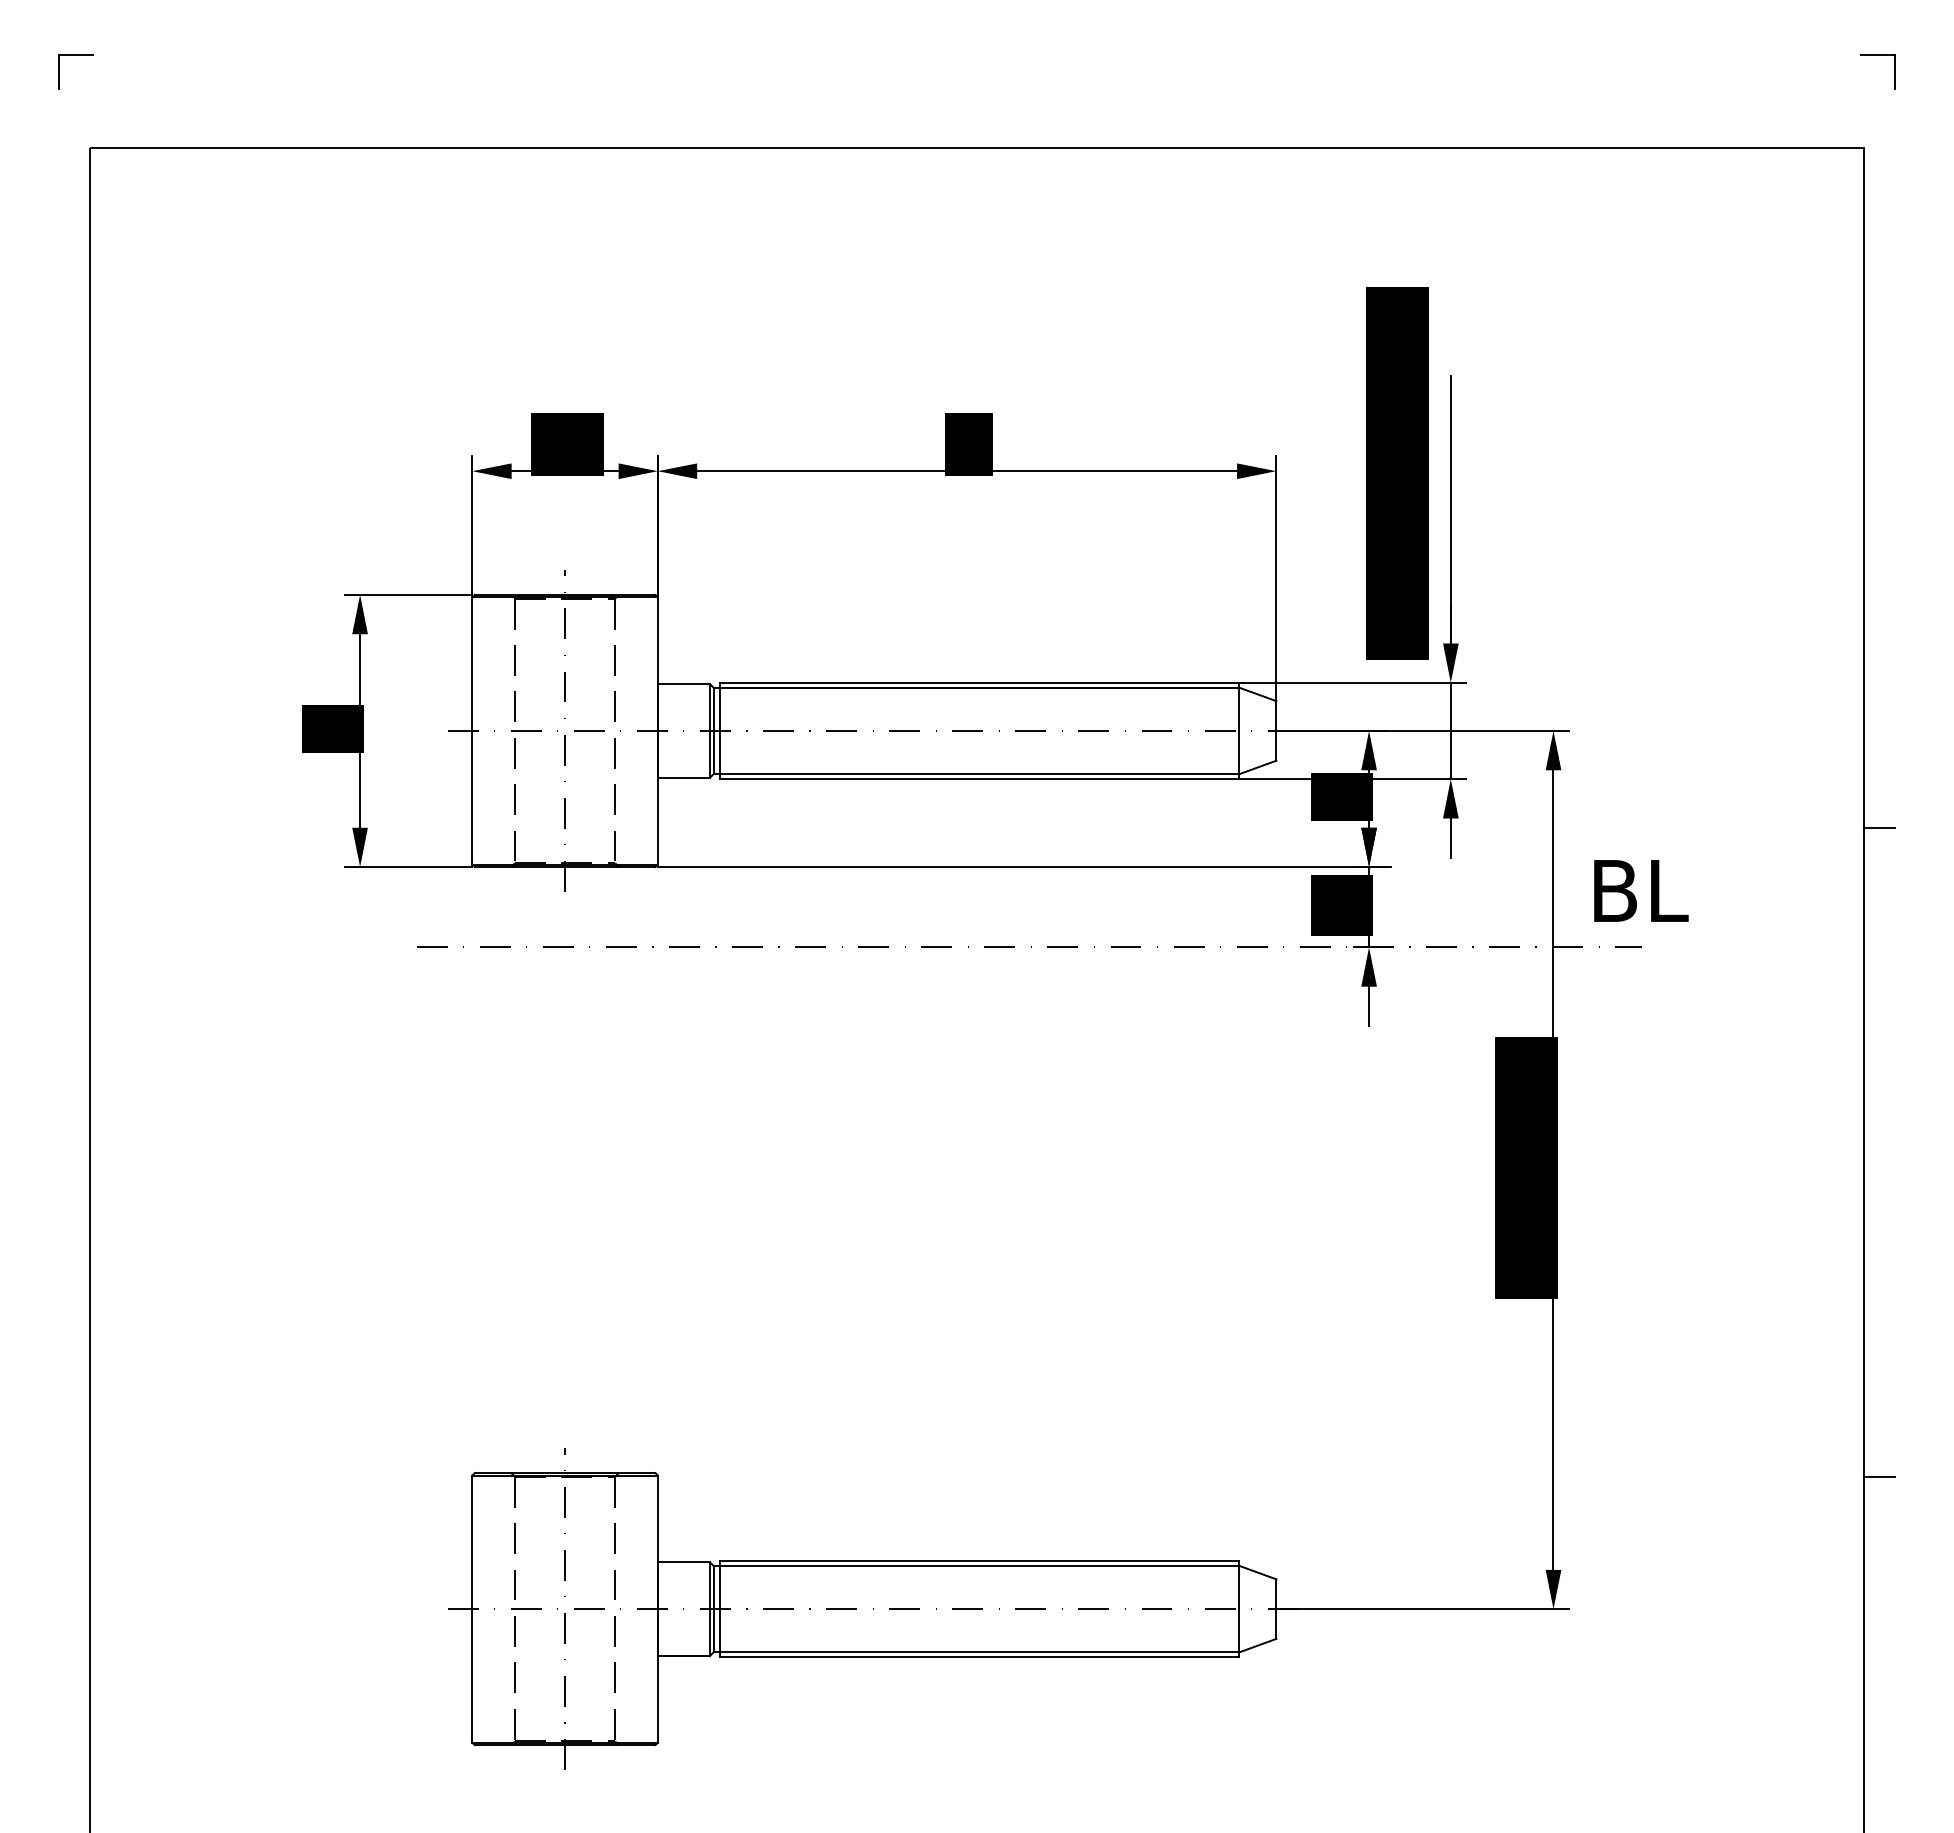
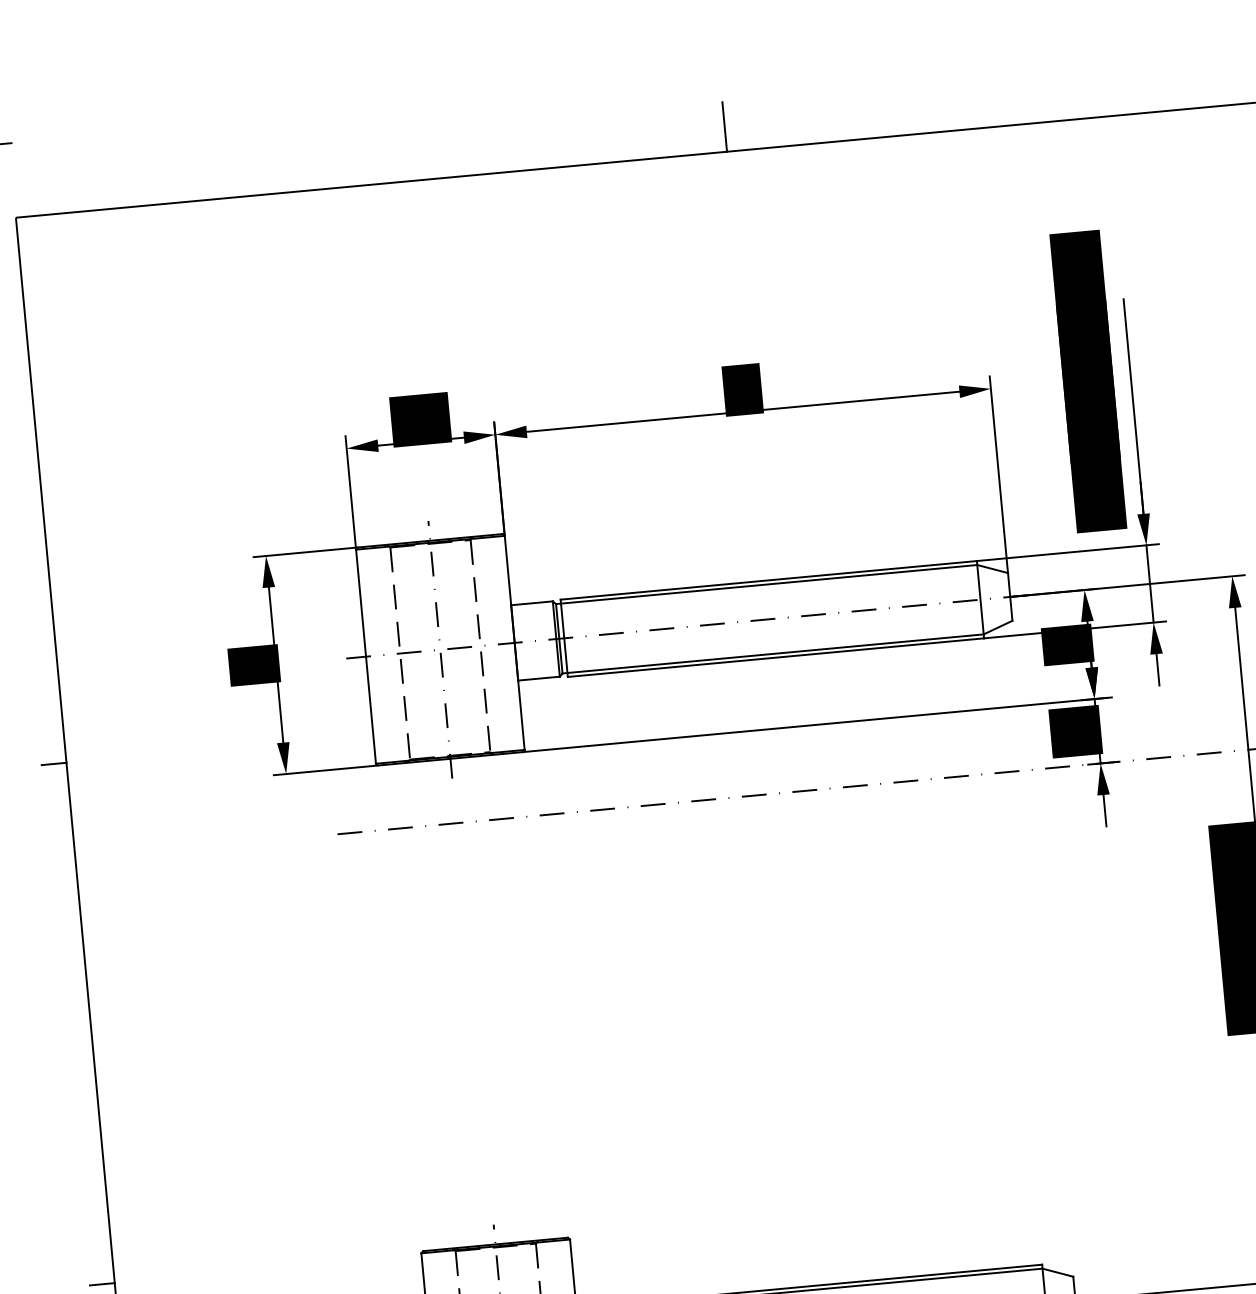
line: (977, 116) -> (725, 126), added
line: (73, 827) -> (53, 763), added
line: (73, 1477) -> (101, 1284), added

